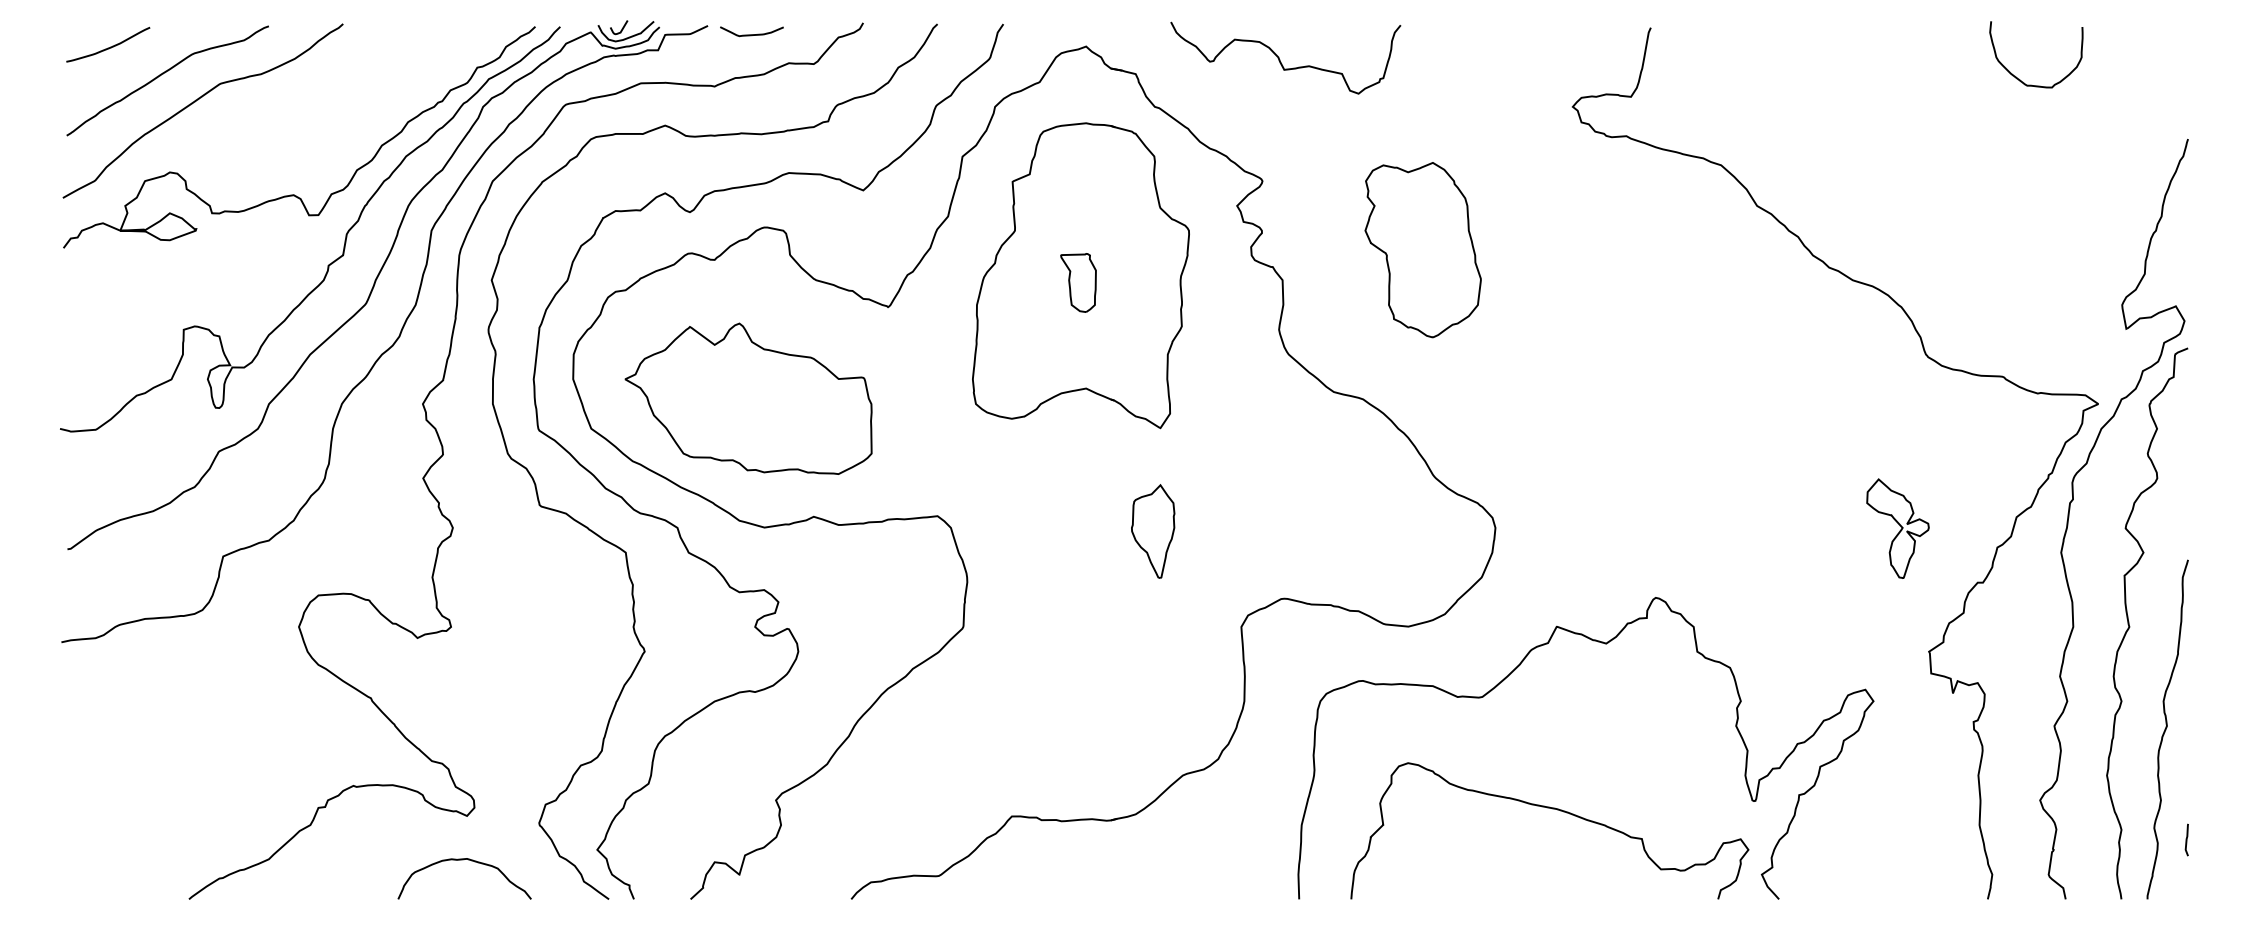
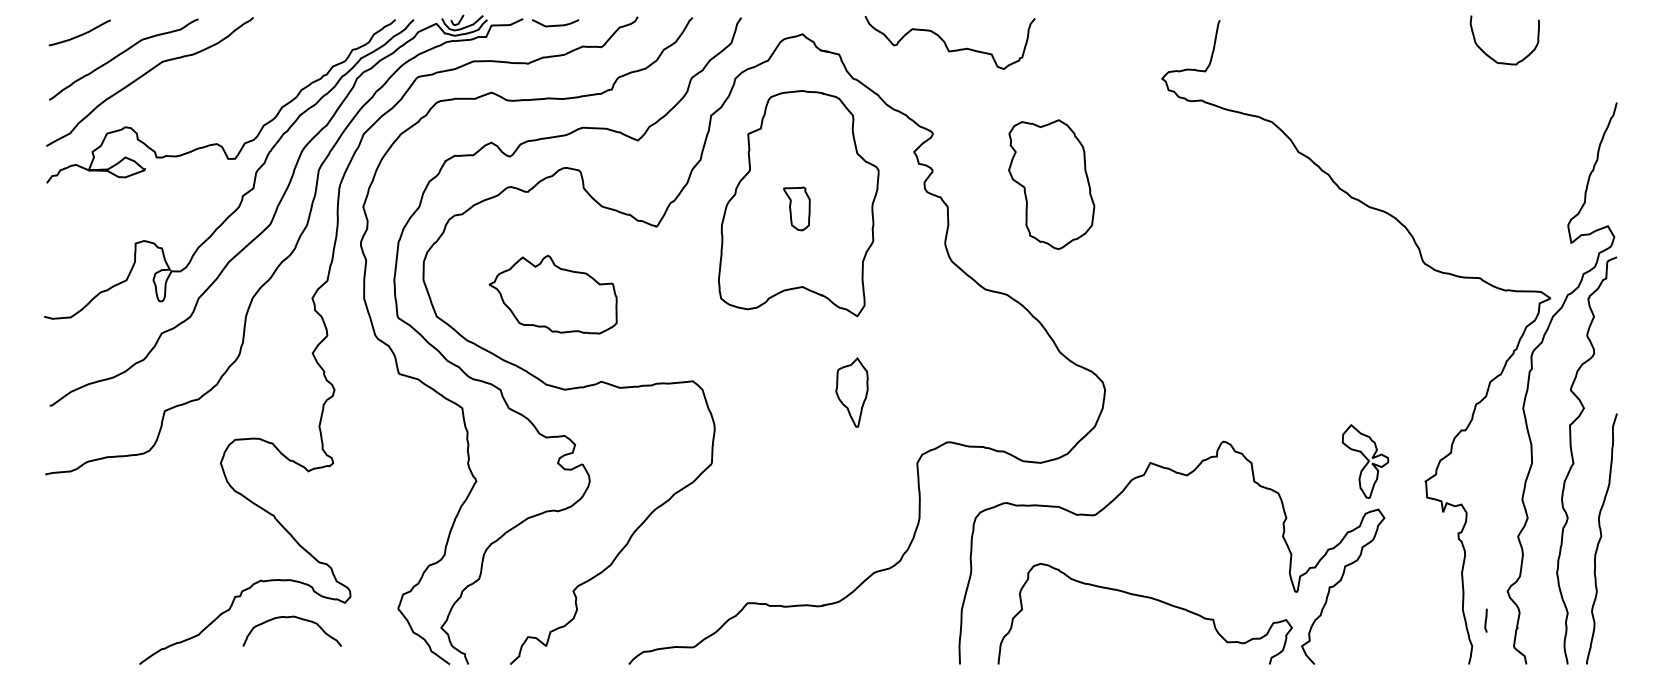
part: (747, 398) -> (552, 294), size x0.7
part: (1897, 528) -> (1365, 461), moved
line: (2186, 839) -> (1485, 620), moved
curve: (458, 861) -> (287, 618), moved

